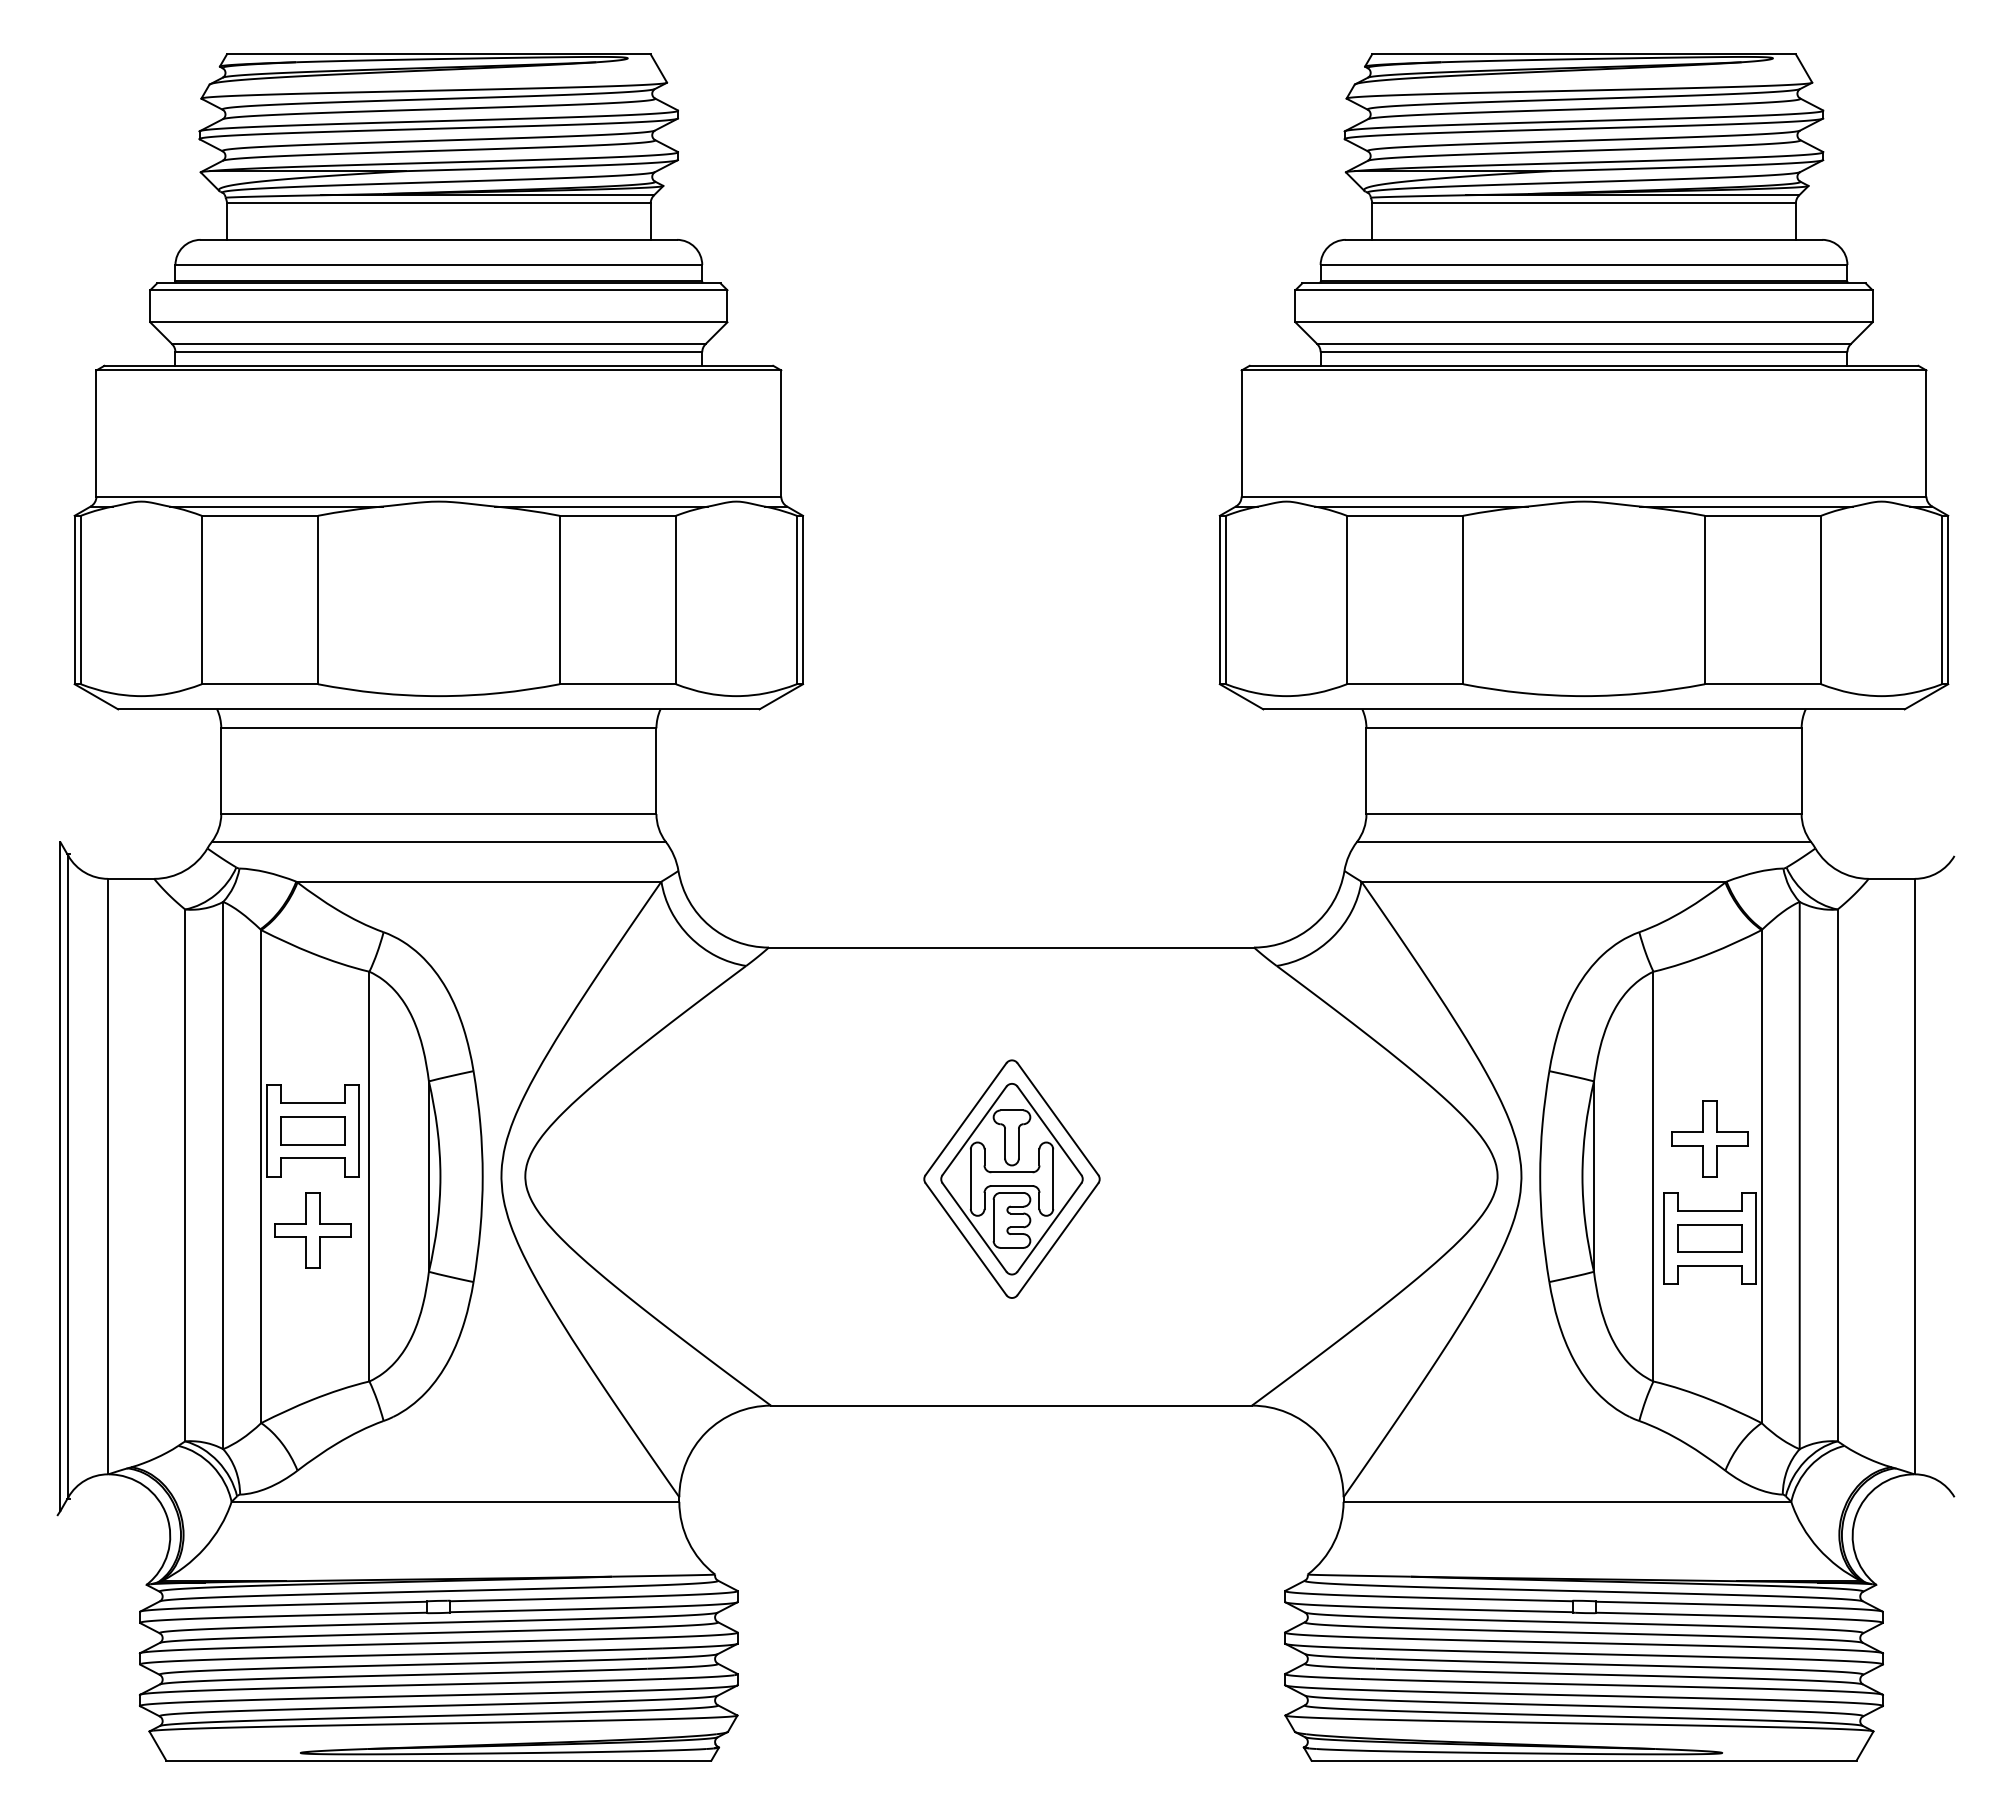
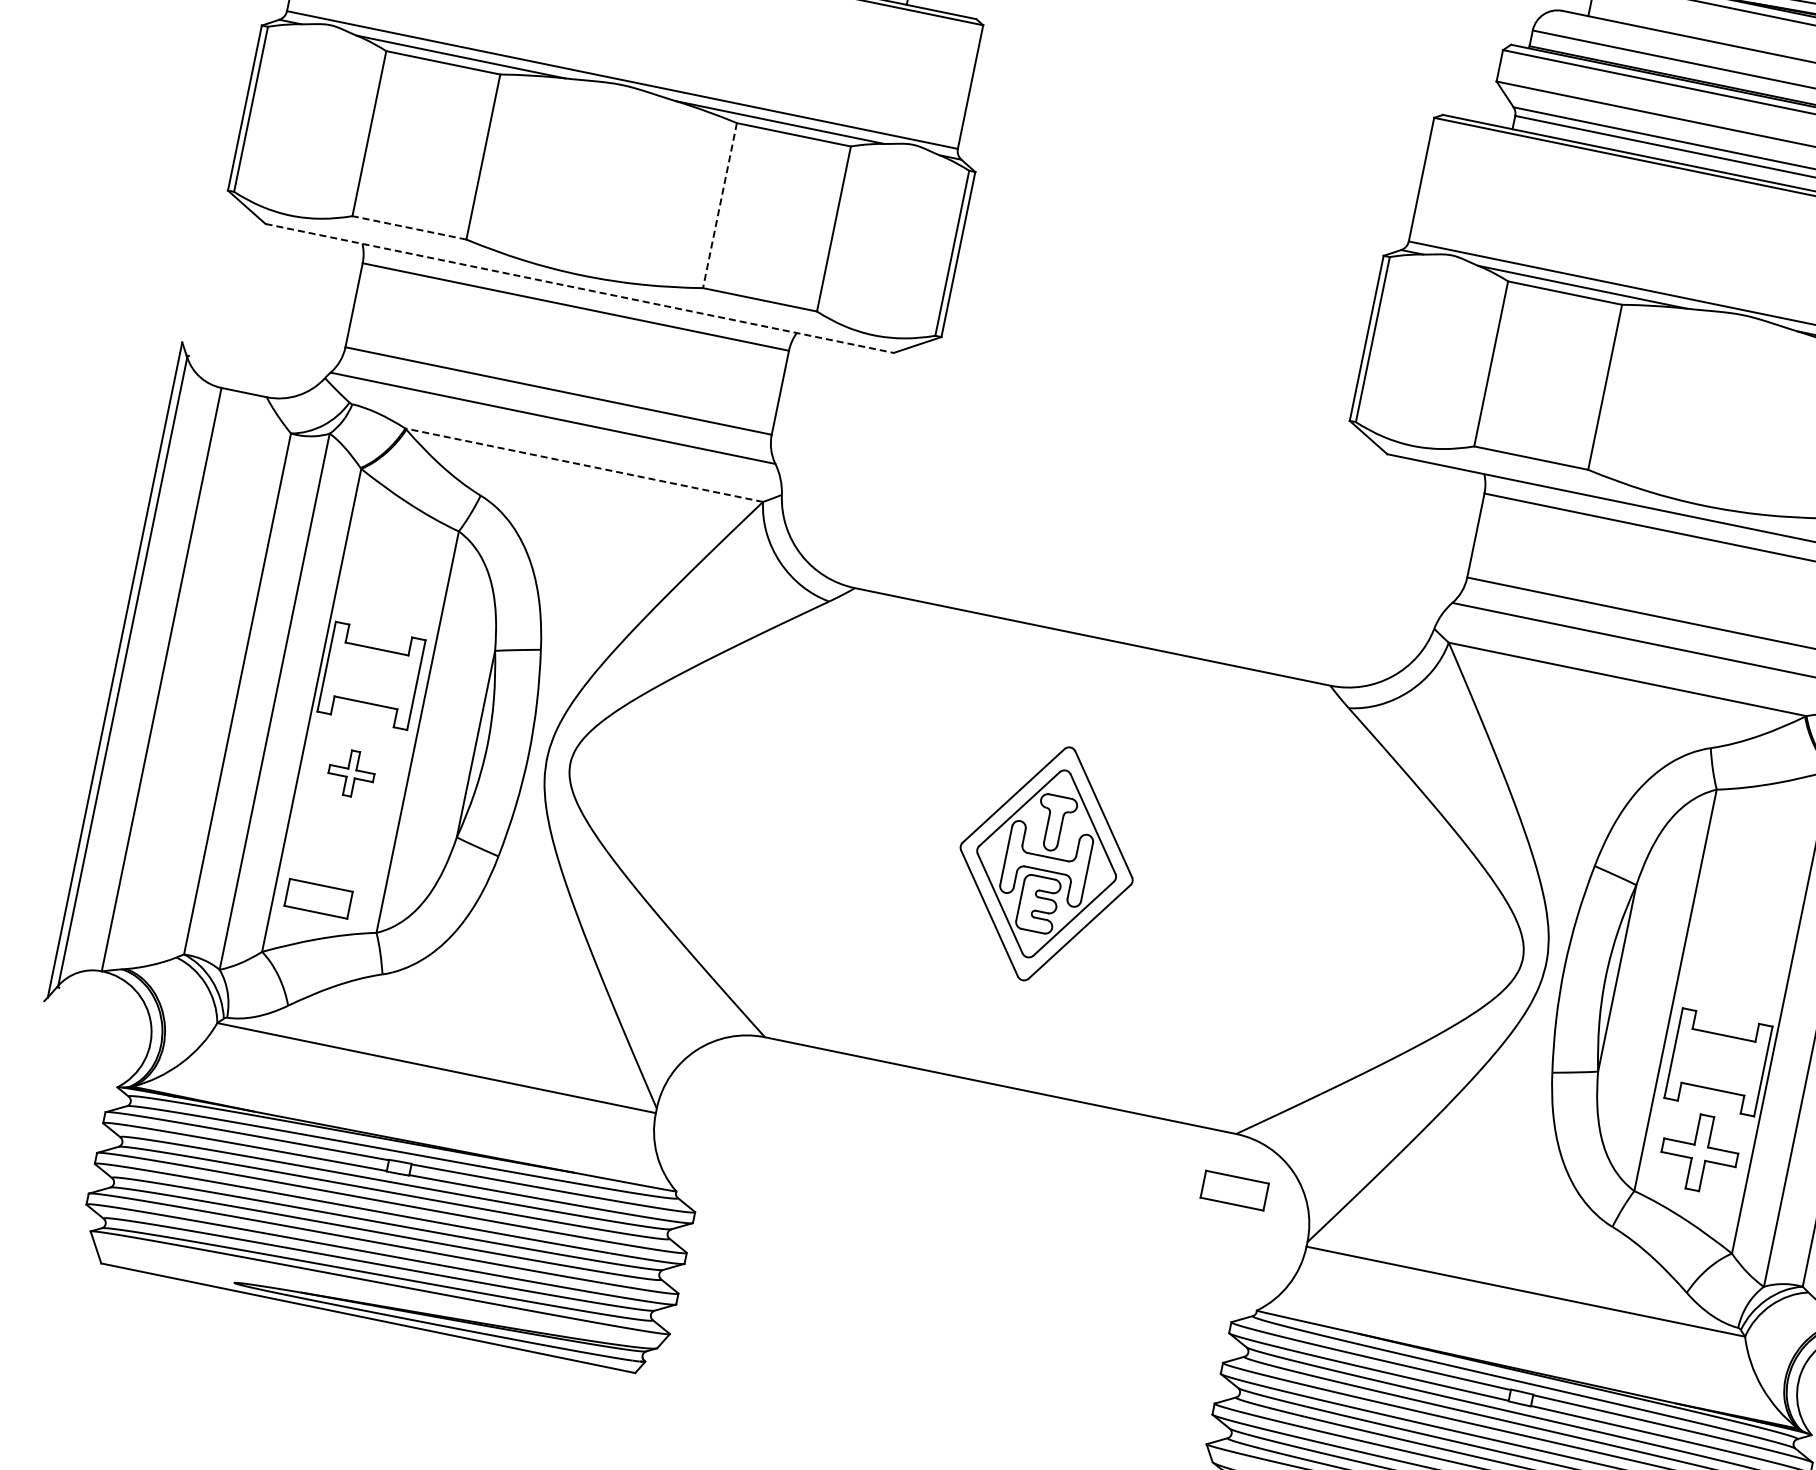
line: (559, 600) -> (719, 206), solid -> dashed
line: (259, 684) -> (408, 228), solid -> dashed
line: (438, 709) -> (579, 288), solid -> dashed
line: (478, 881) -> (583, 465), solid -> dashed
part: (312, 1130) -> (318, 898), moved
part: (1709, 1138) -> (1699, 1152), moved
part: (312, 1230) -> (351, 773), size x0.6
part: (1709, 1238) -> (1234, 1190), moved

